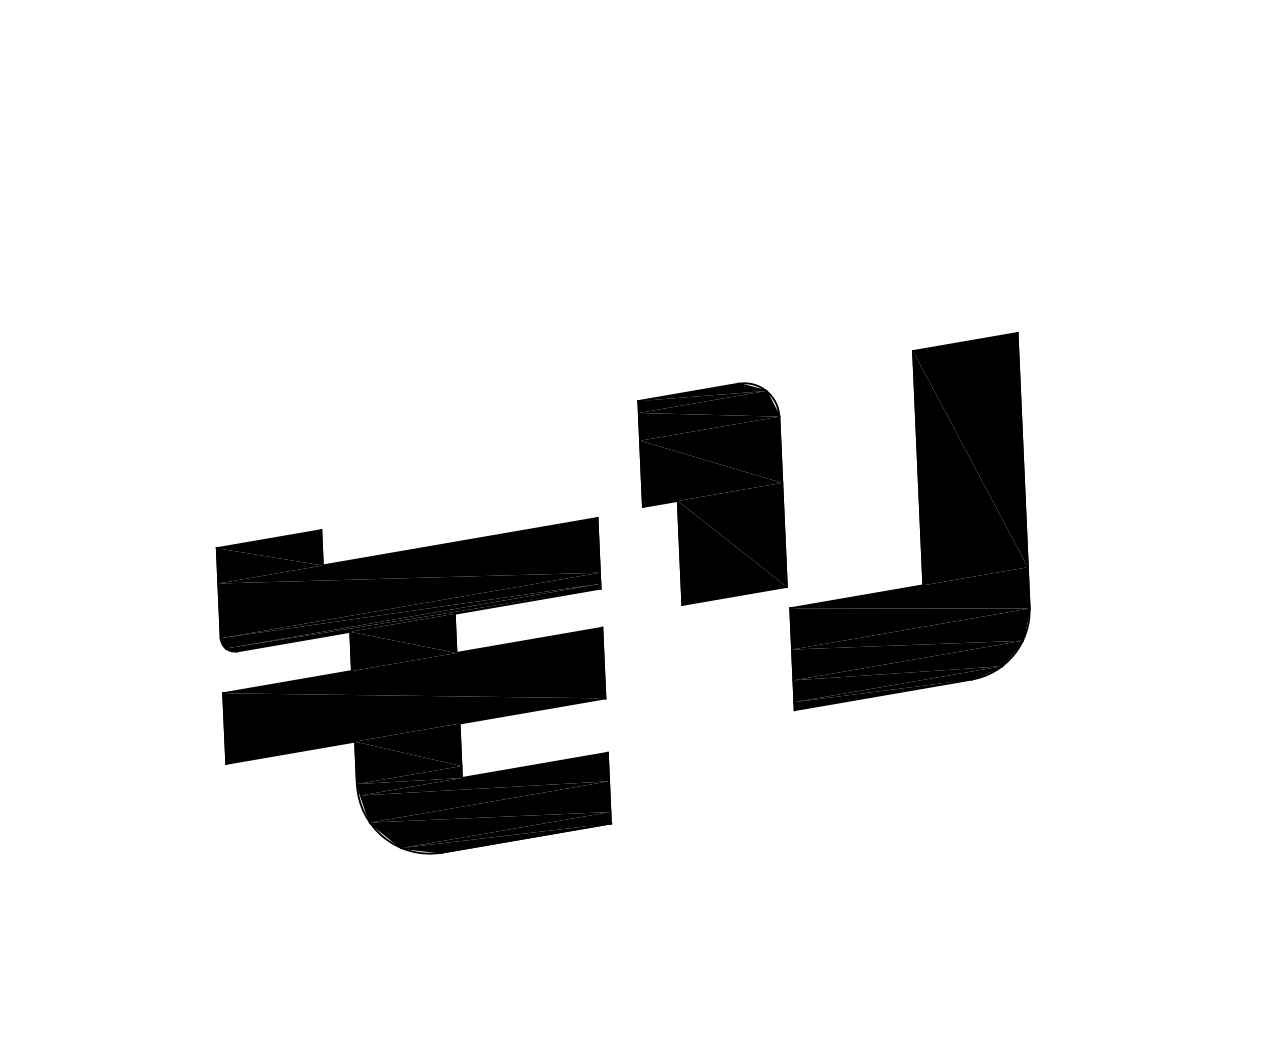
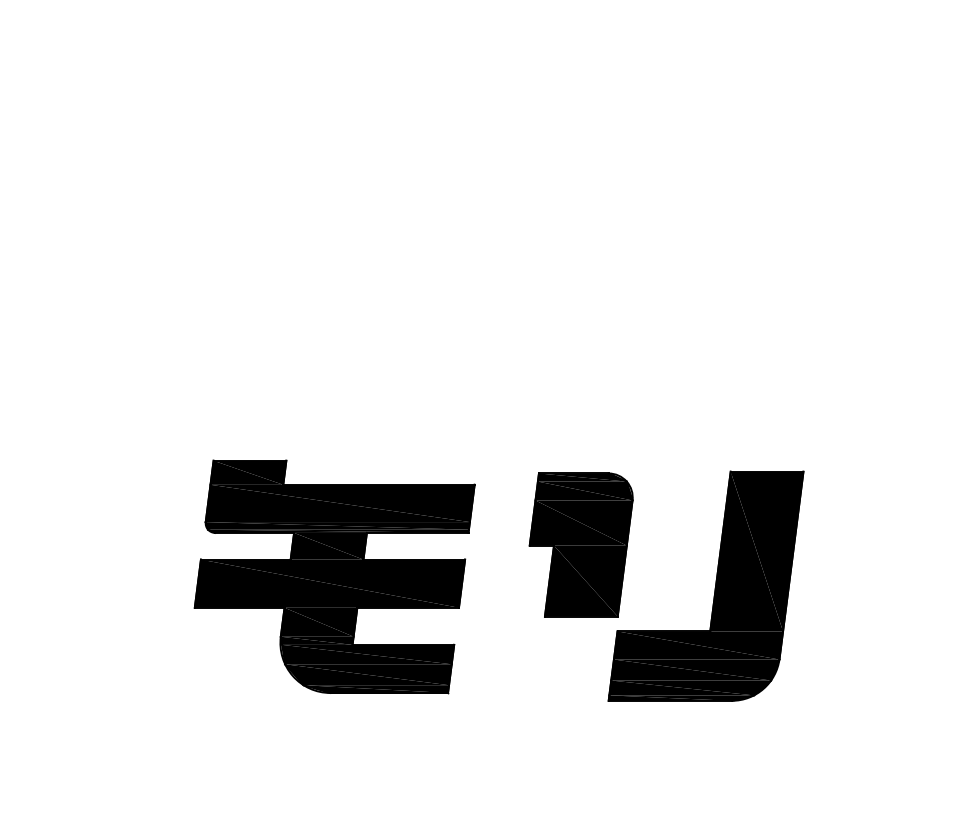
part: (786, 535) -> (623, 581), moved

